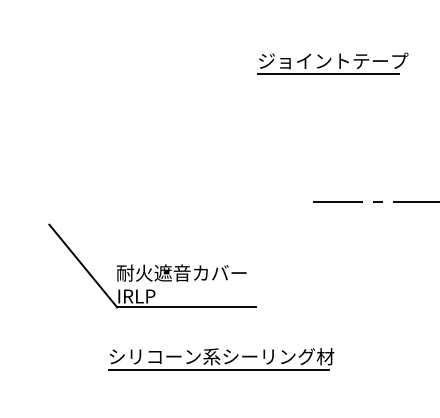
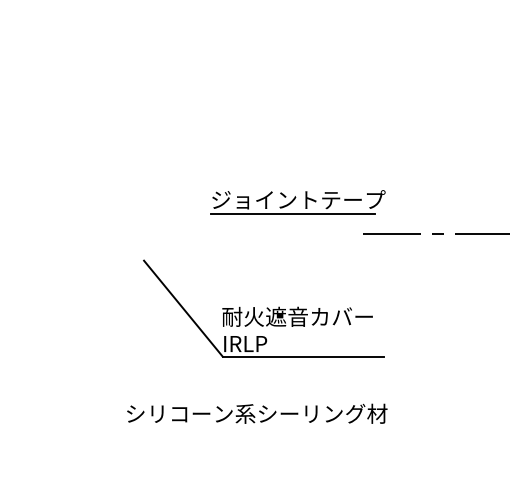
part: (332, 63) -> (297, 202), moved
part: (152, 265) -> (263, 308), moved
line: (218, 369) -> (253, 428), removed

